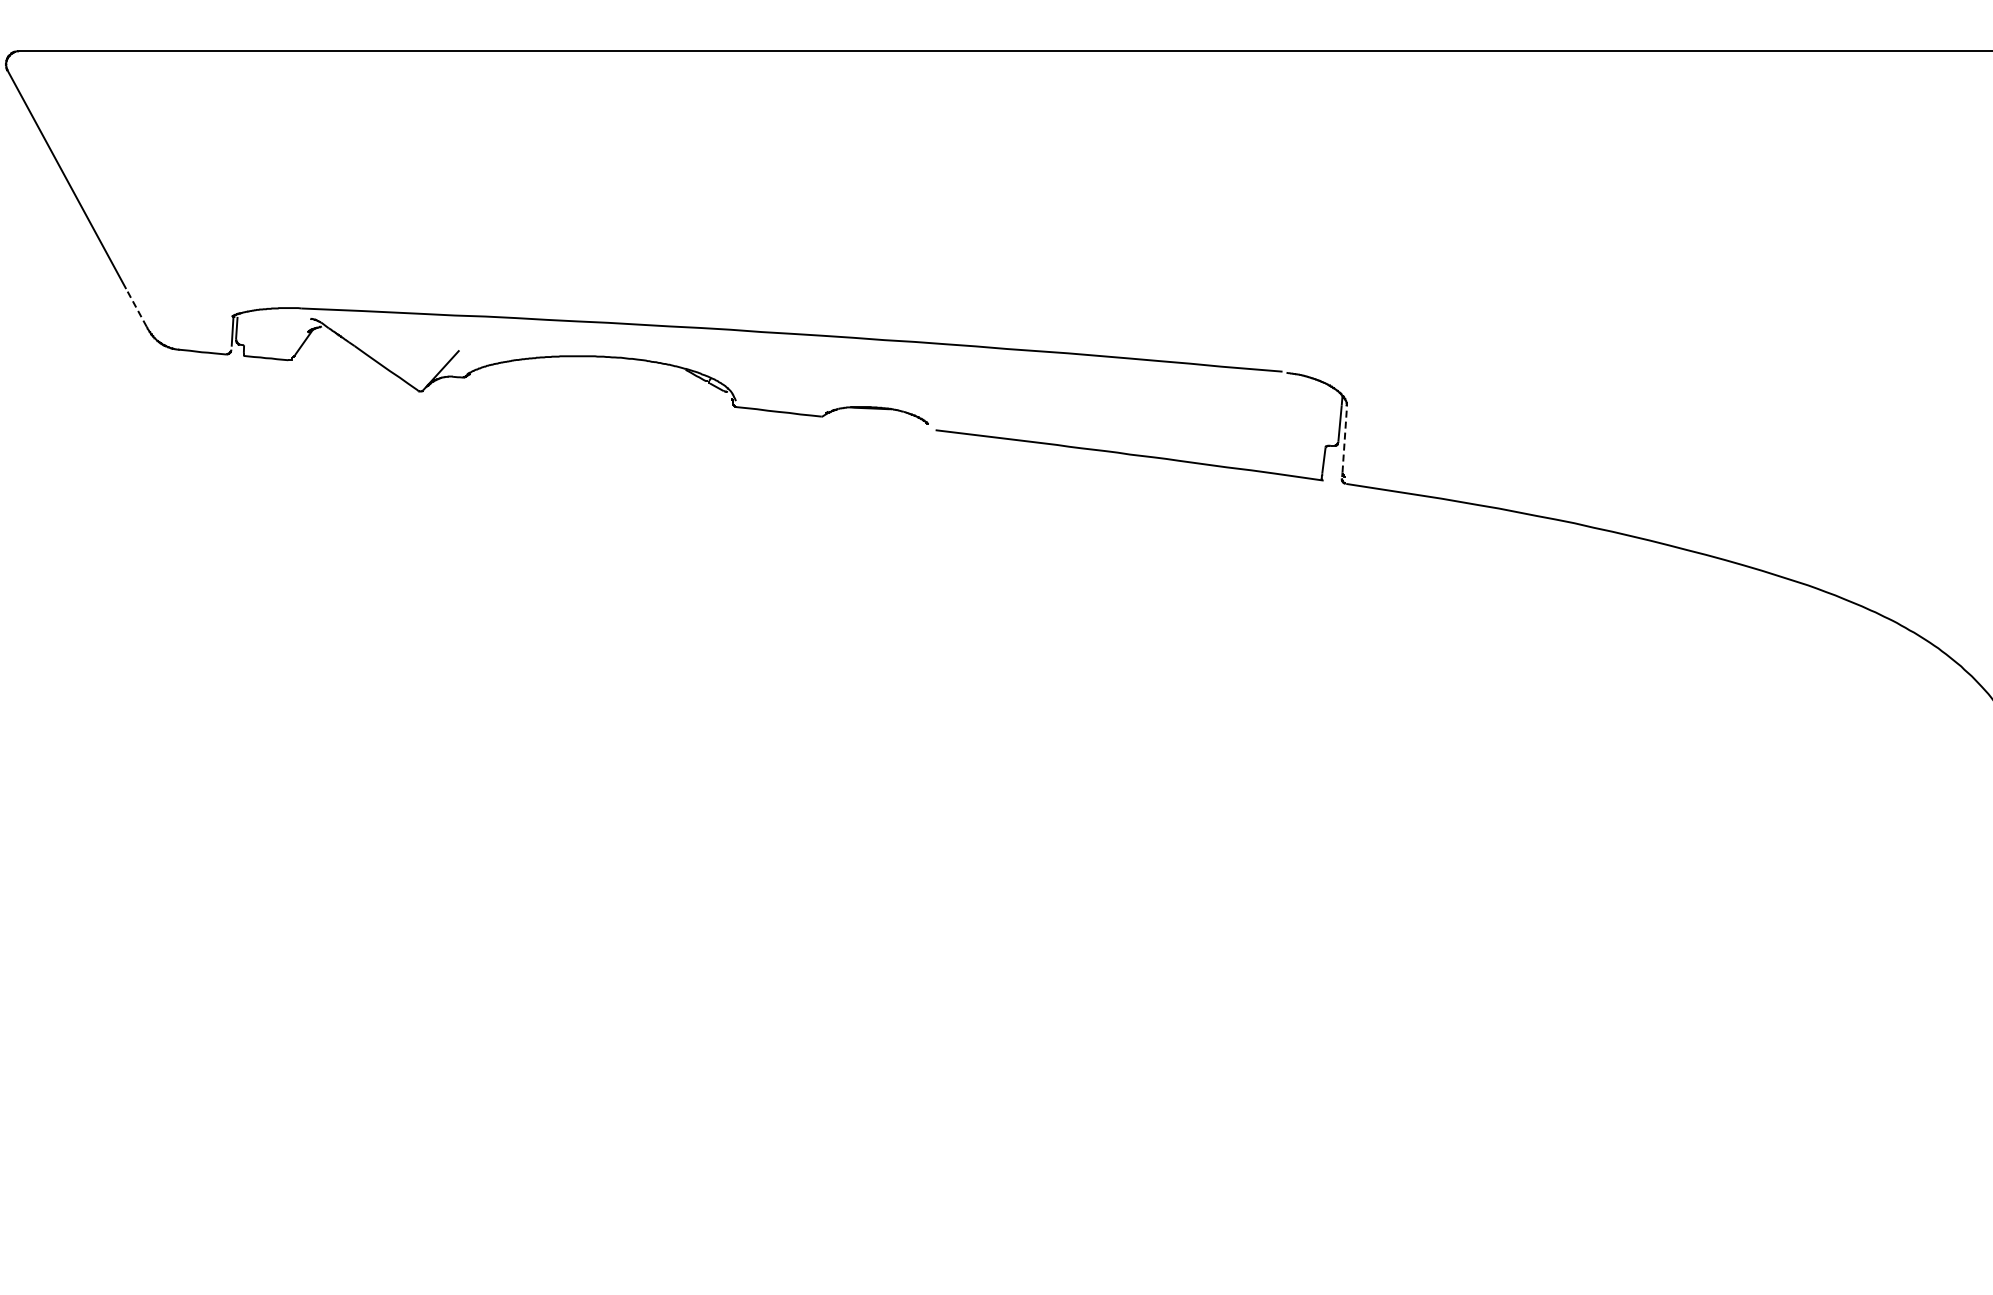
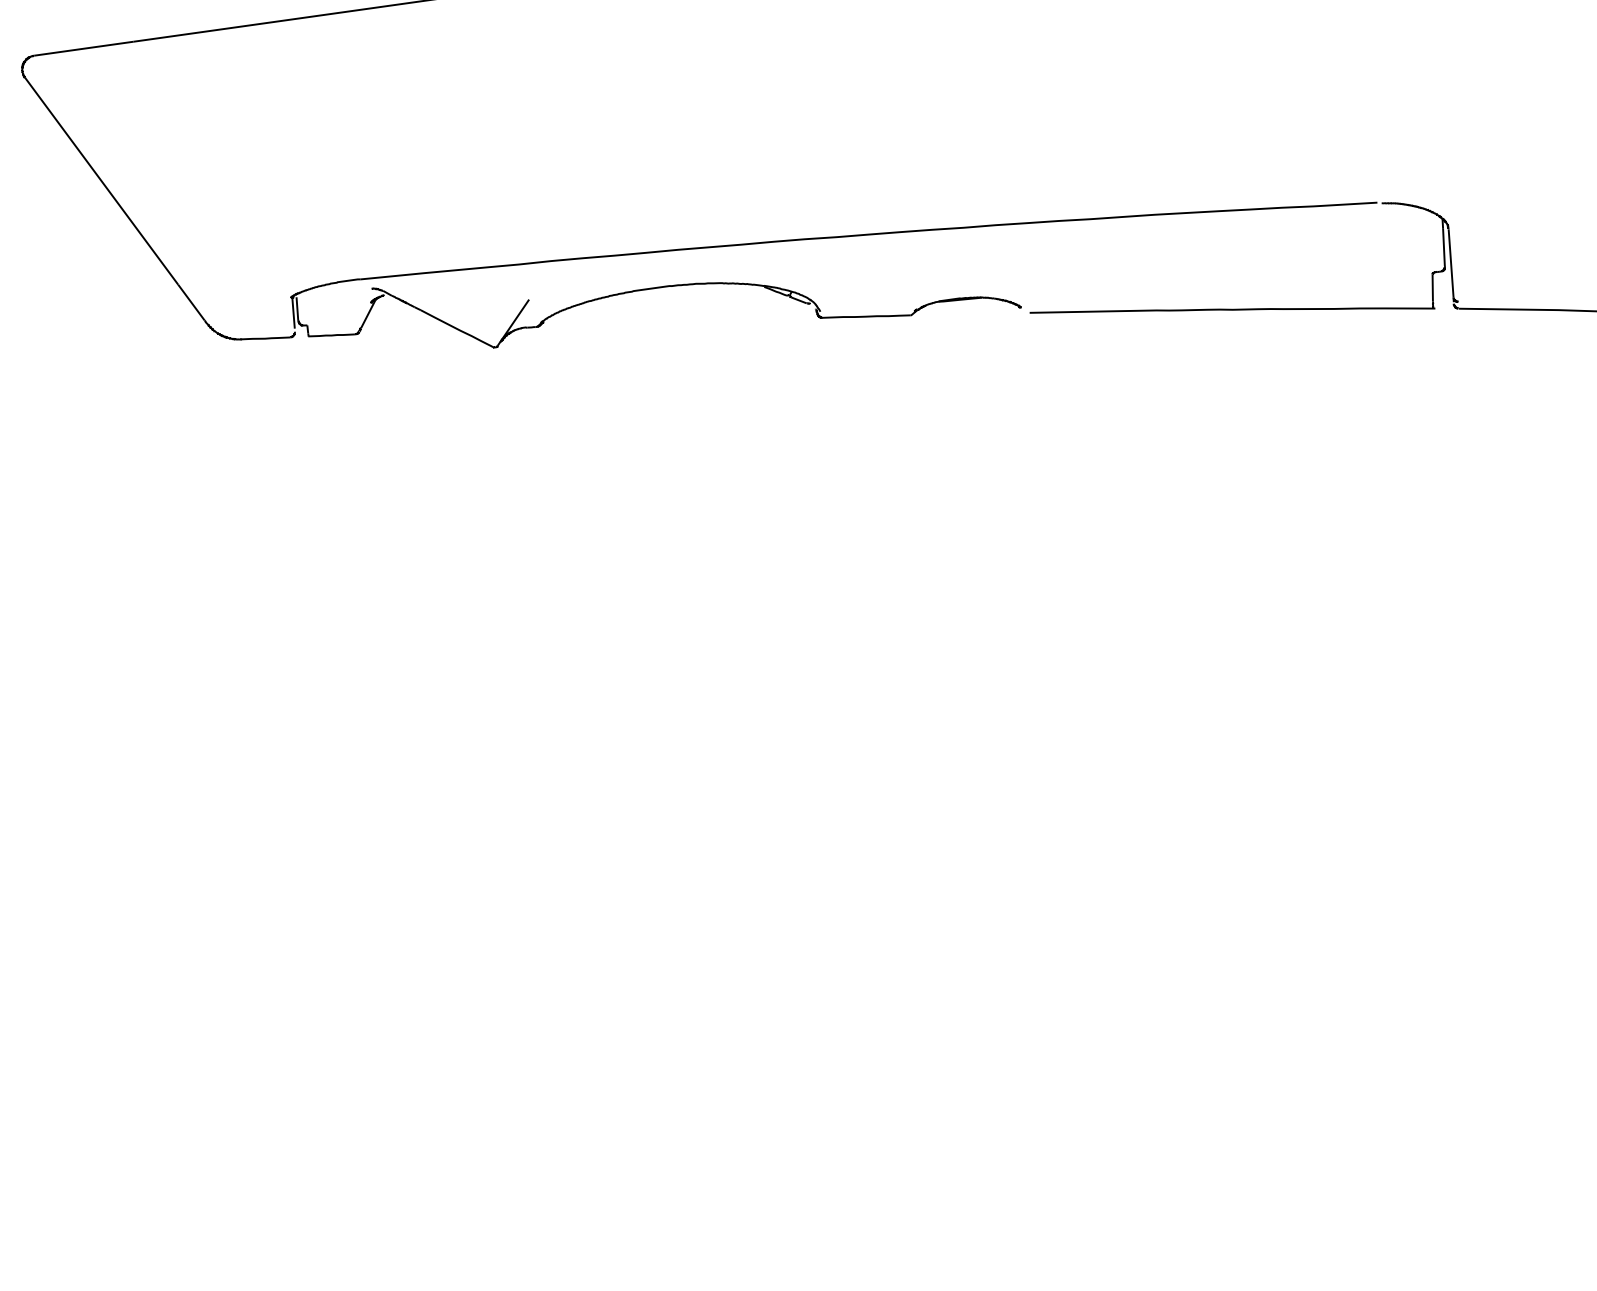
line: (136, 307) -> (191, 302), dashed -> solid
line: (1344, 439) -> (1450, 263), dashed -> solid

